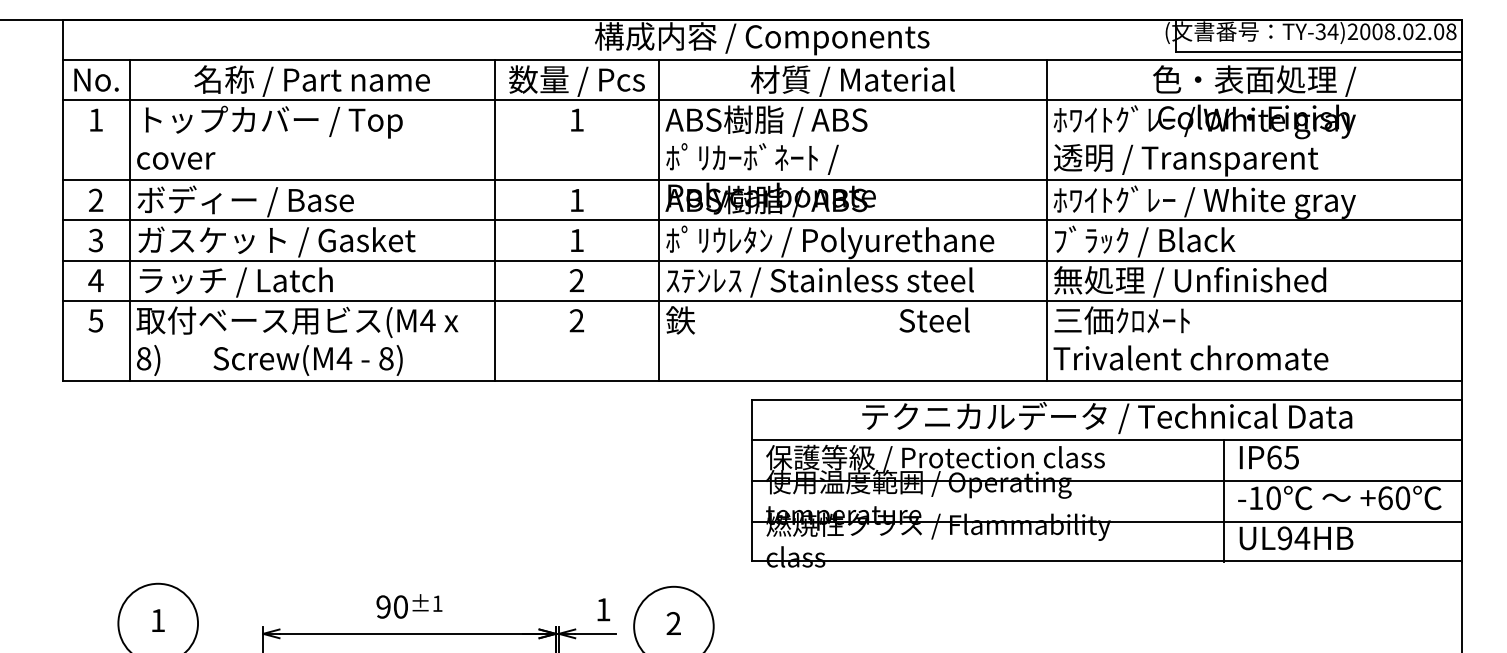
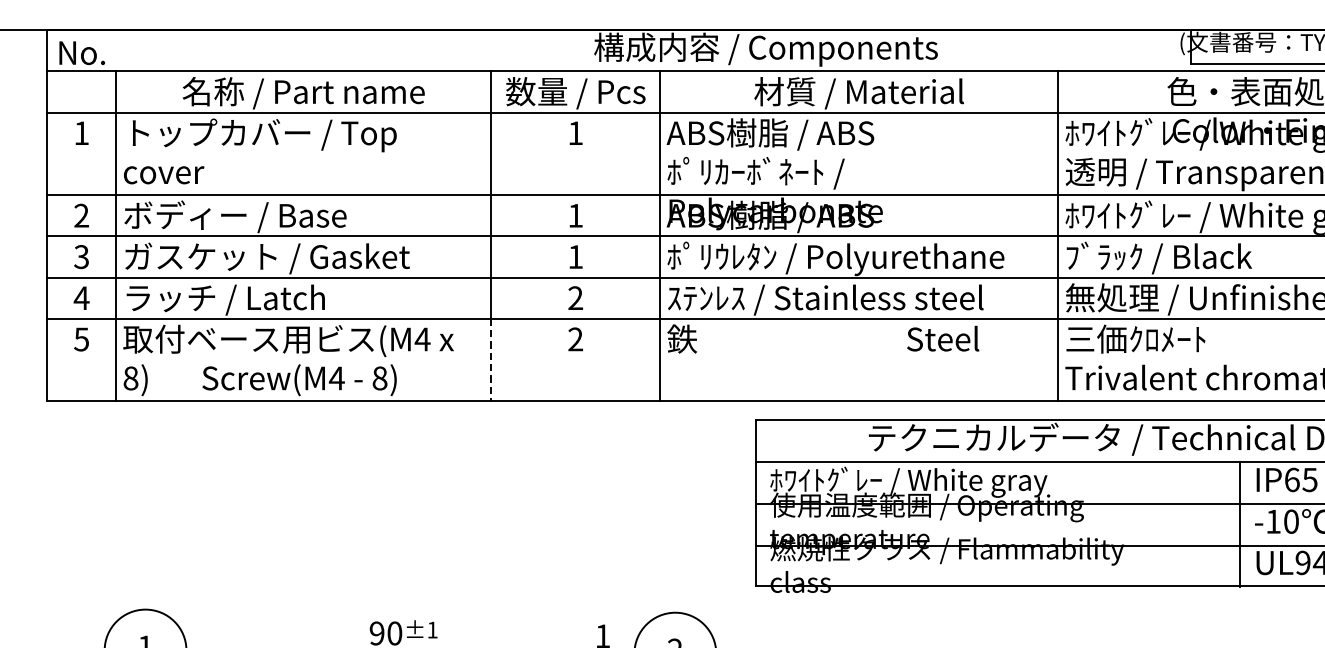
text: (96, 79) -> (82, 52), moved
line: (494, 341) -> (491, 360), solid -> dashed
text: (935, 459) -> (944, 481), 保護等級 / Protection class -> ﾎﾜｲﾄｸﾞﾚｰ / White gray

